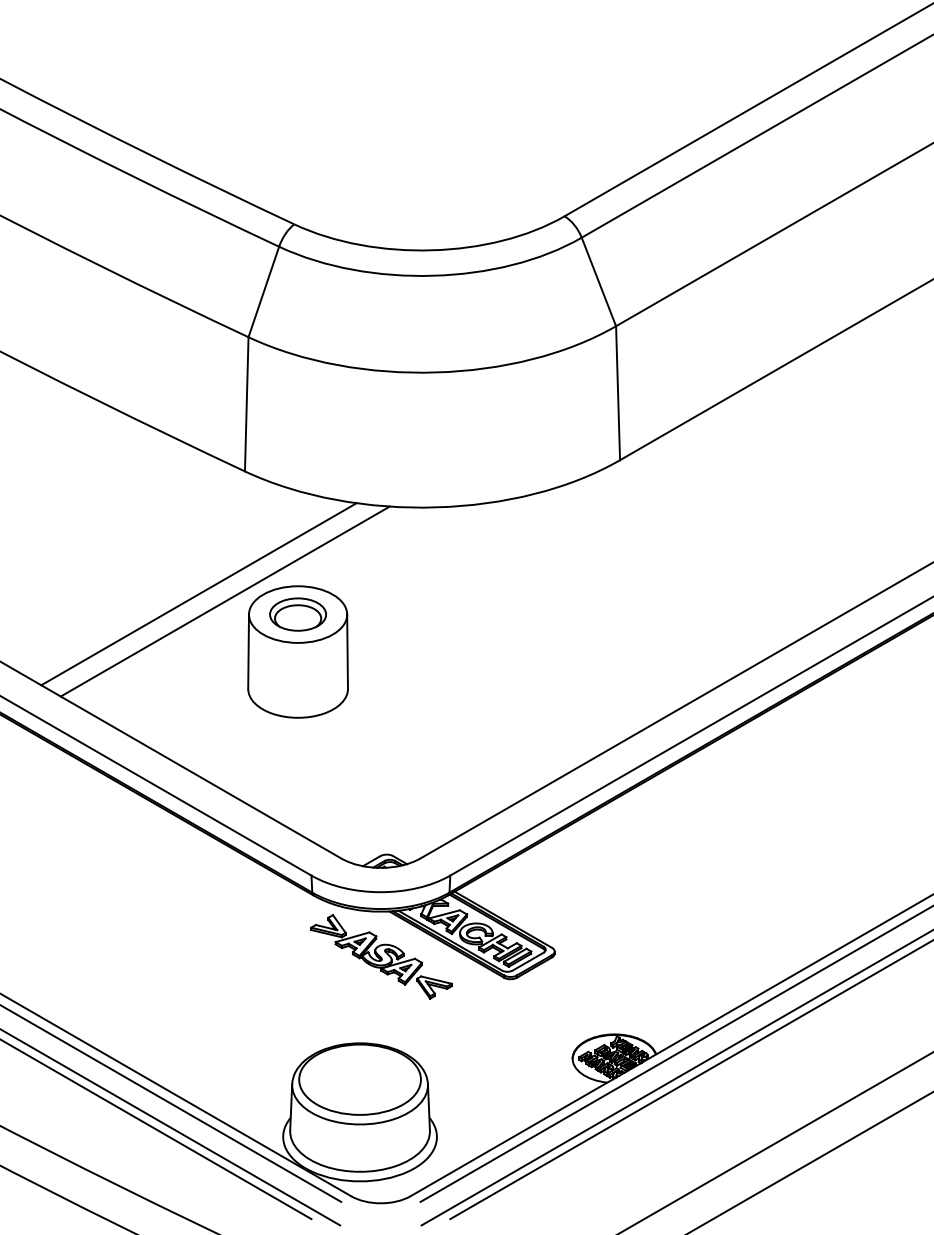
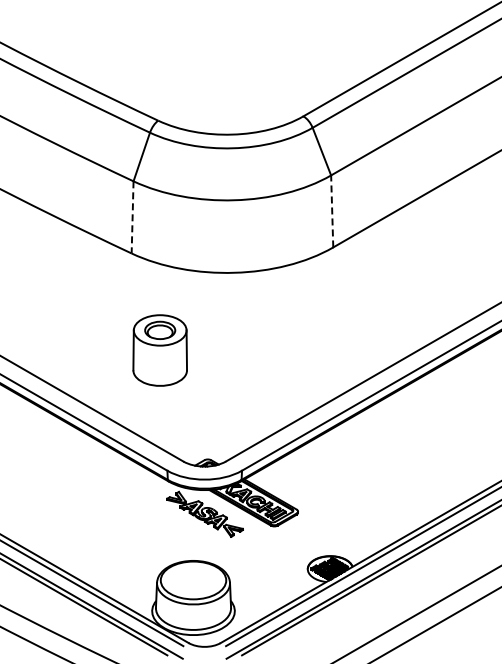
line: (618, 391) -> (332, 210), solid -> dashed
line: (246, 404) -> (132, 217), solid -> dashed
line: (198, 594) -> (106, 319), removed
line: (224, 601) -> (120, 323), removed

